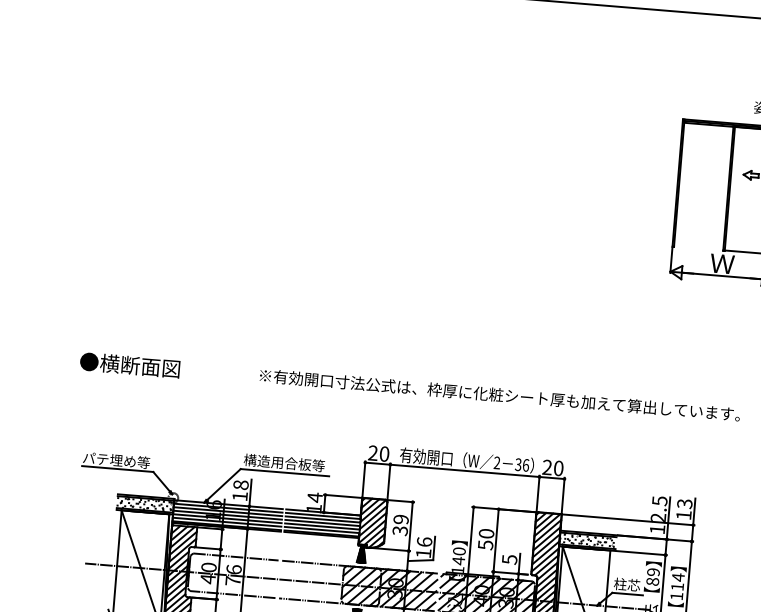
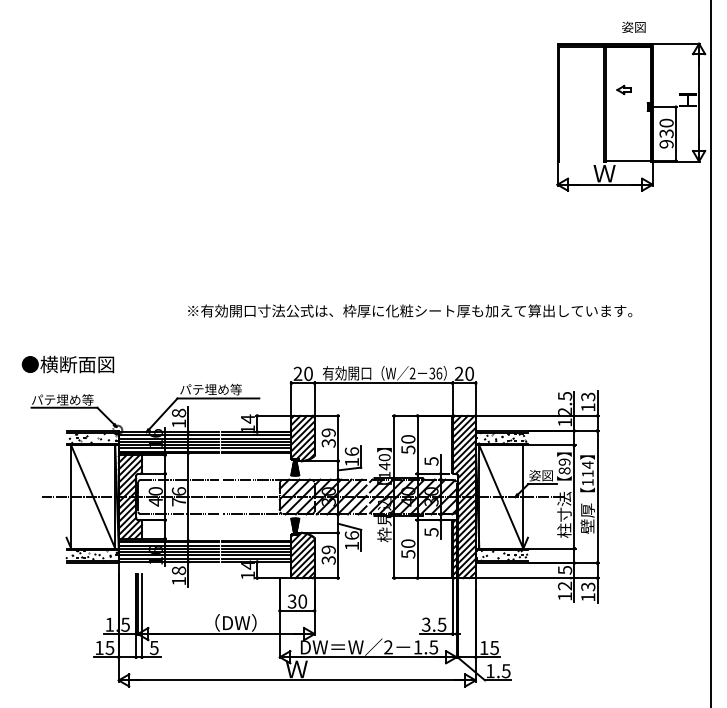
text: (129, 365) -> (67, 364), moved
text: (283, 462) -> (216, 389), 構造用合板等 -> パテ埋め等
text: (627, 584) -> (541, 475), 柱芯 -> 姿図

